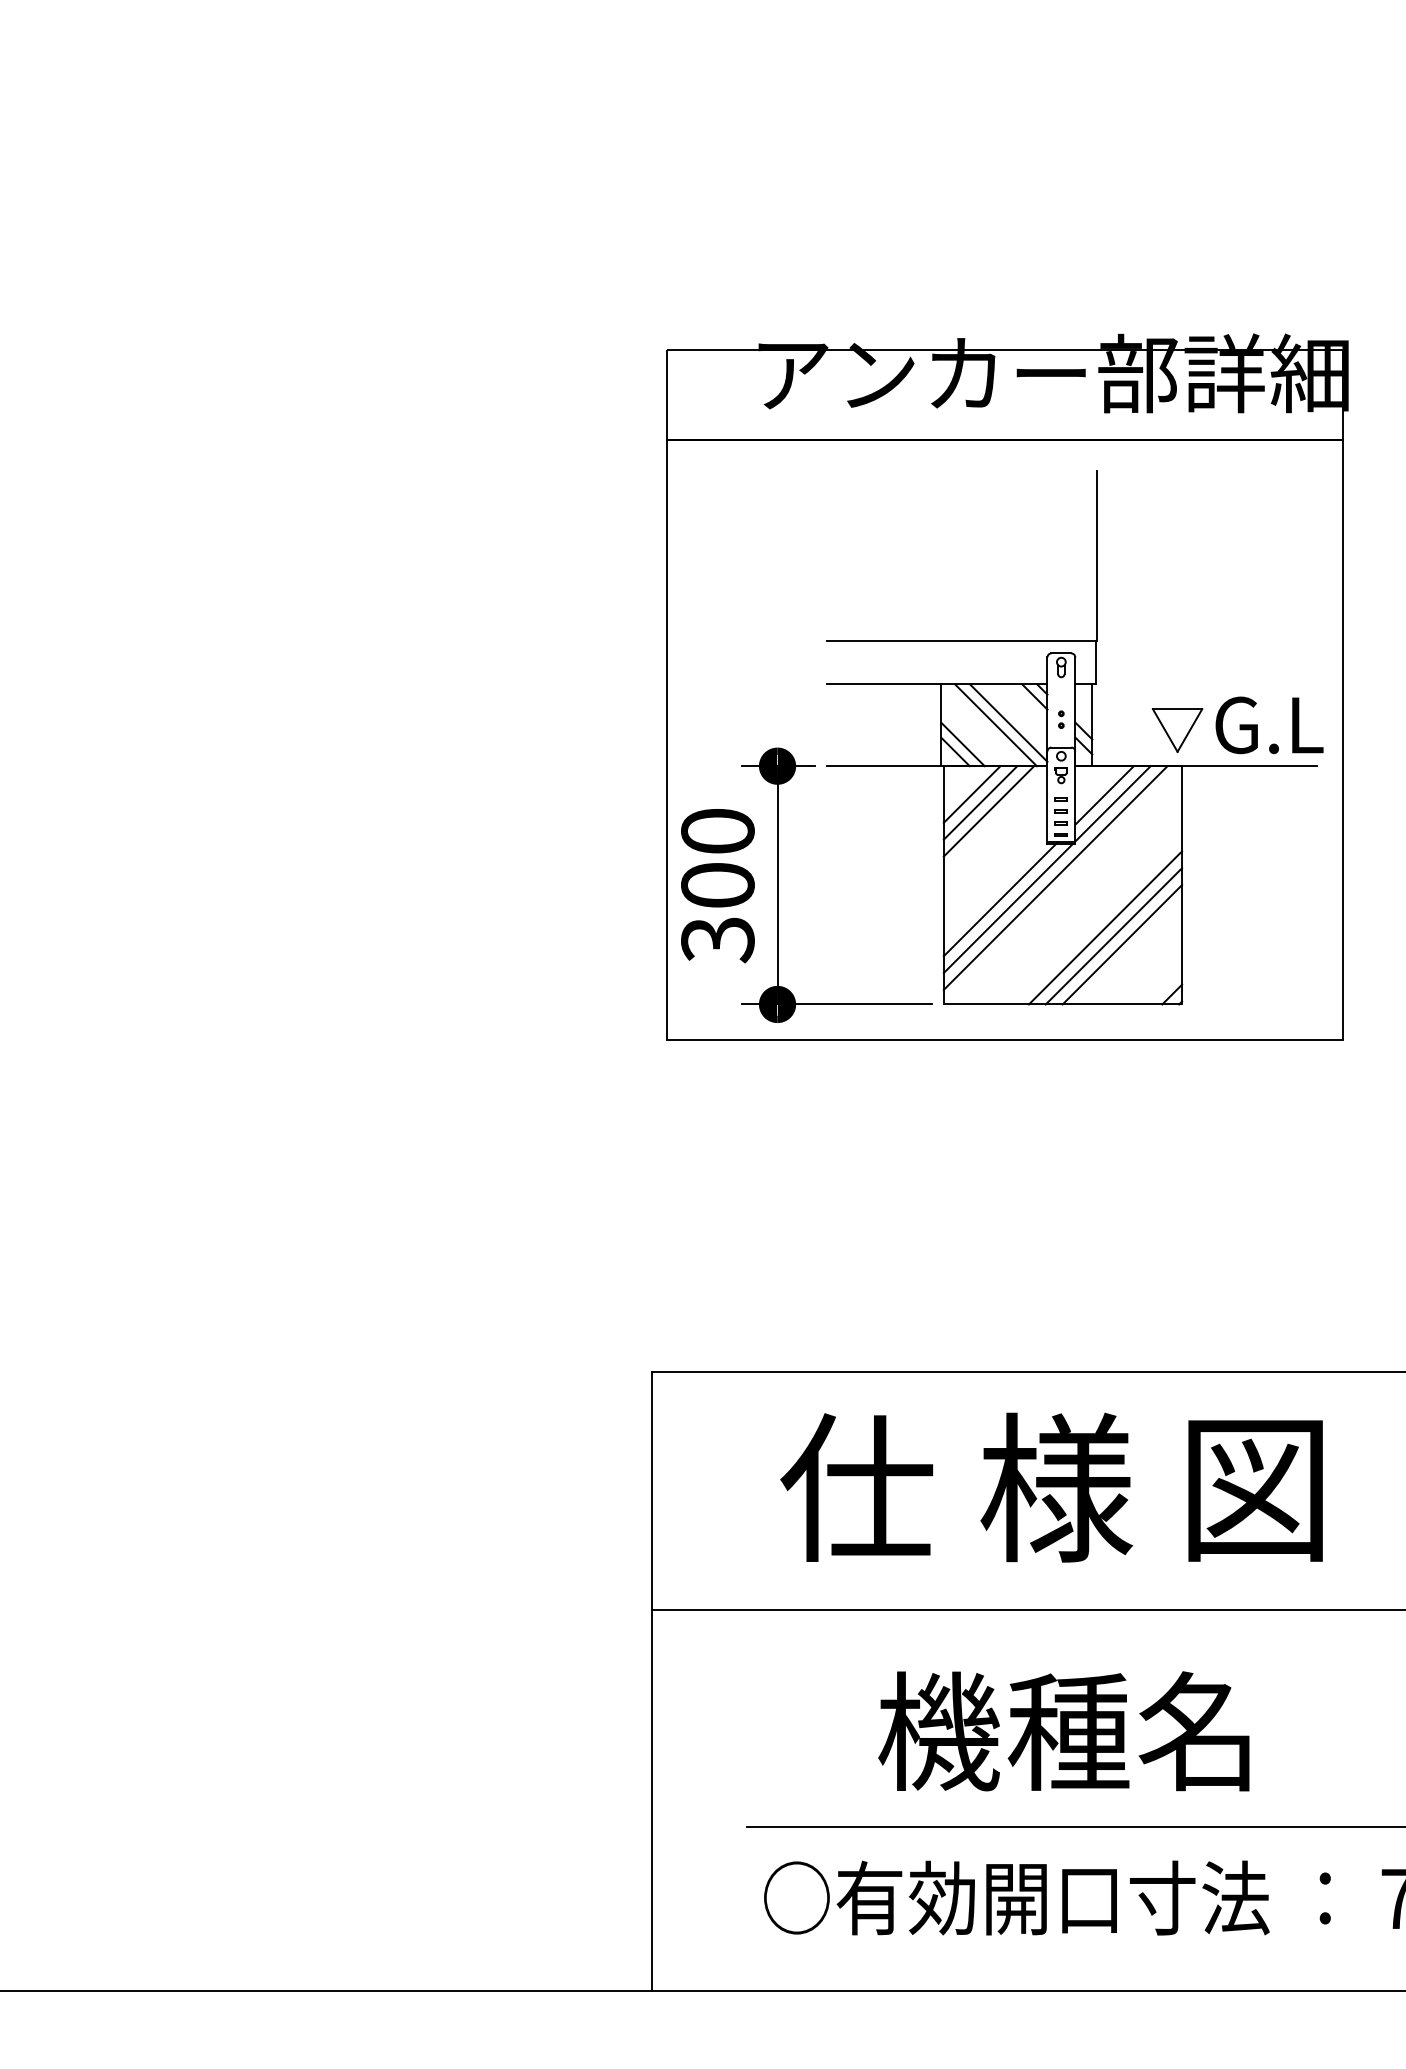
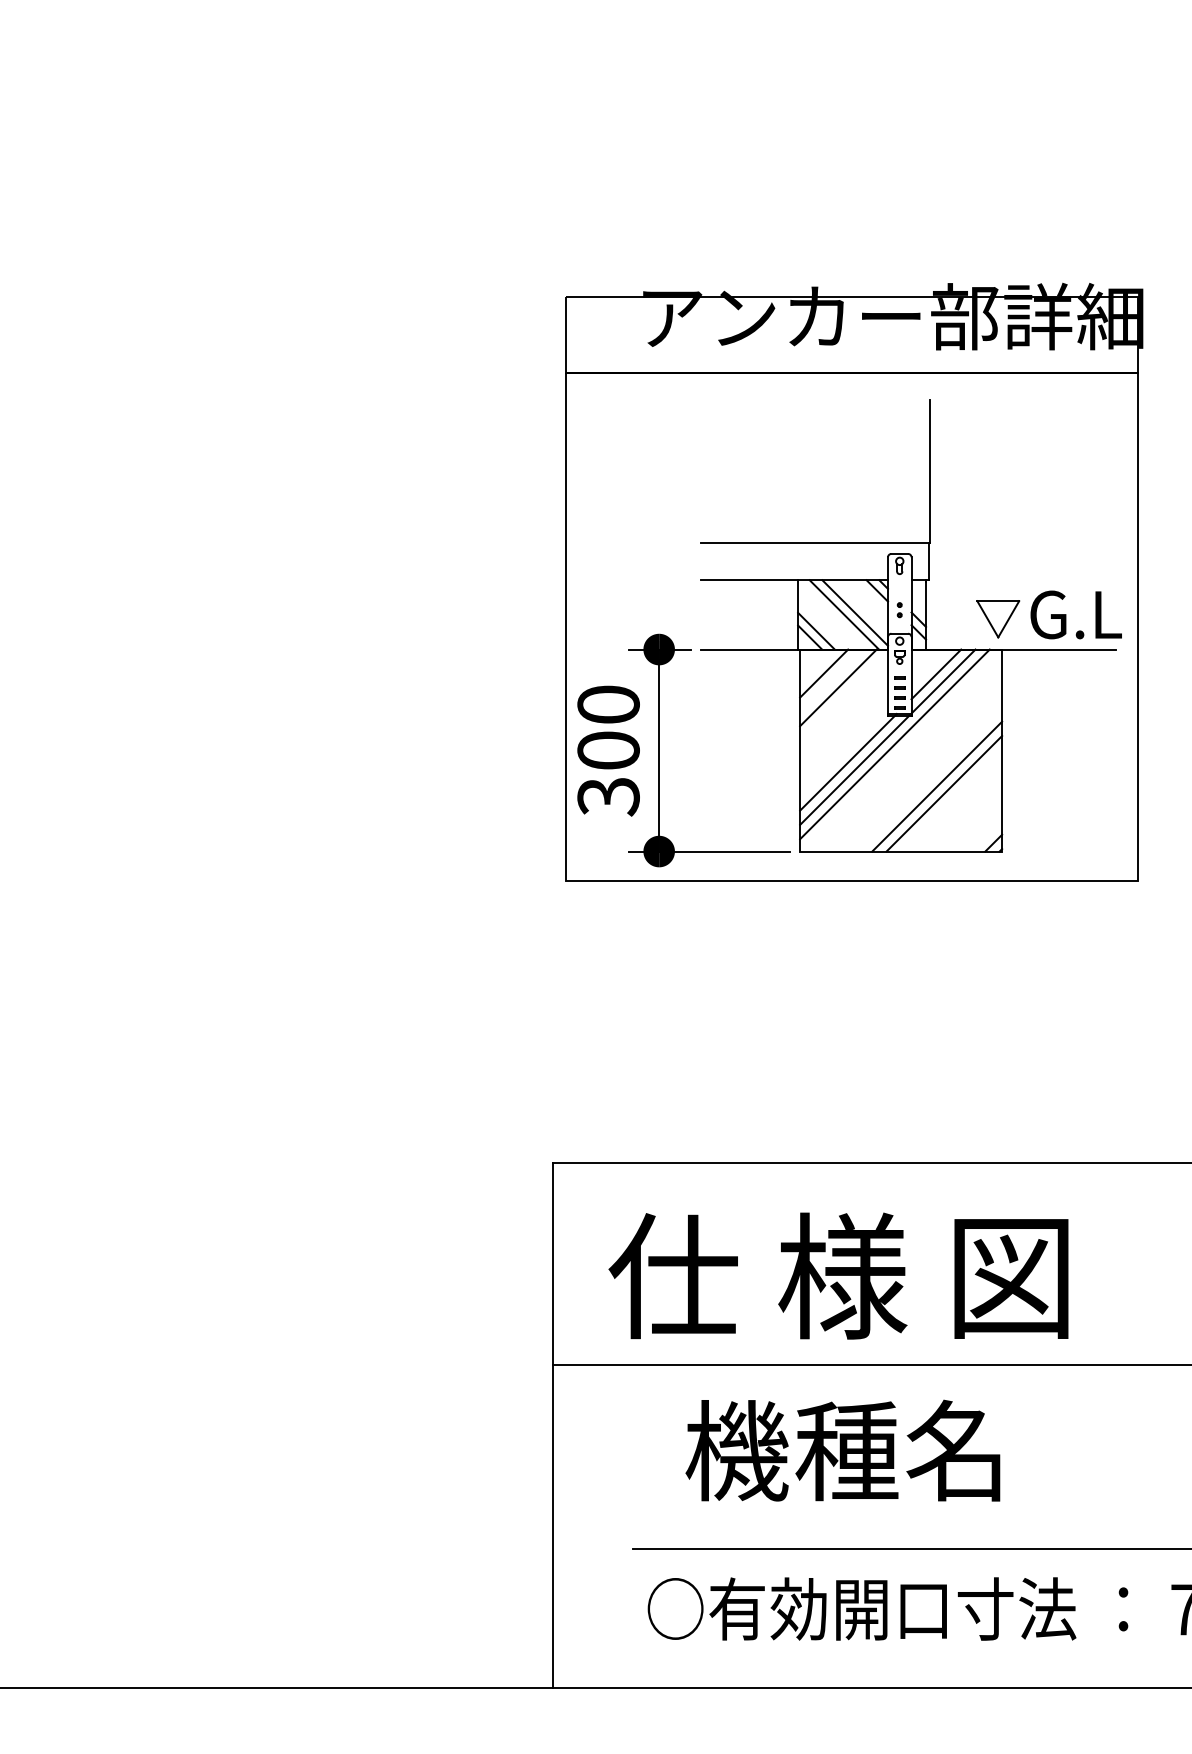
line: (980, 802) -> (831, 680), removed
line: (1122, 944) -> (951, 800), removed
text: (1051, 1486) -> (838, 1275), moved
text: (1063, 1731) -> (842, 1450), moved

